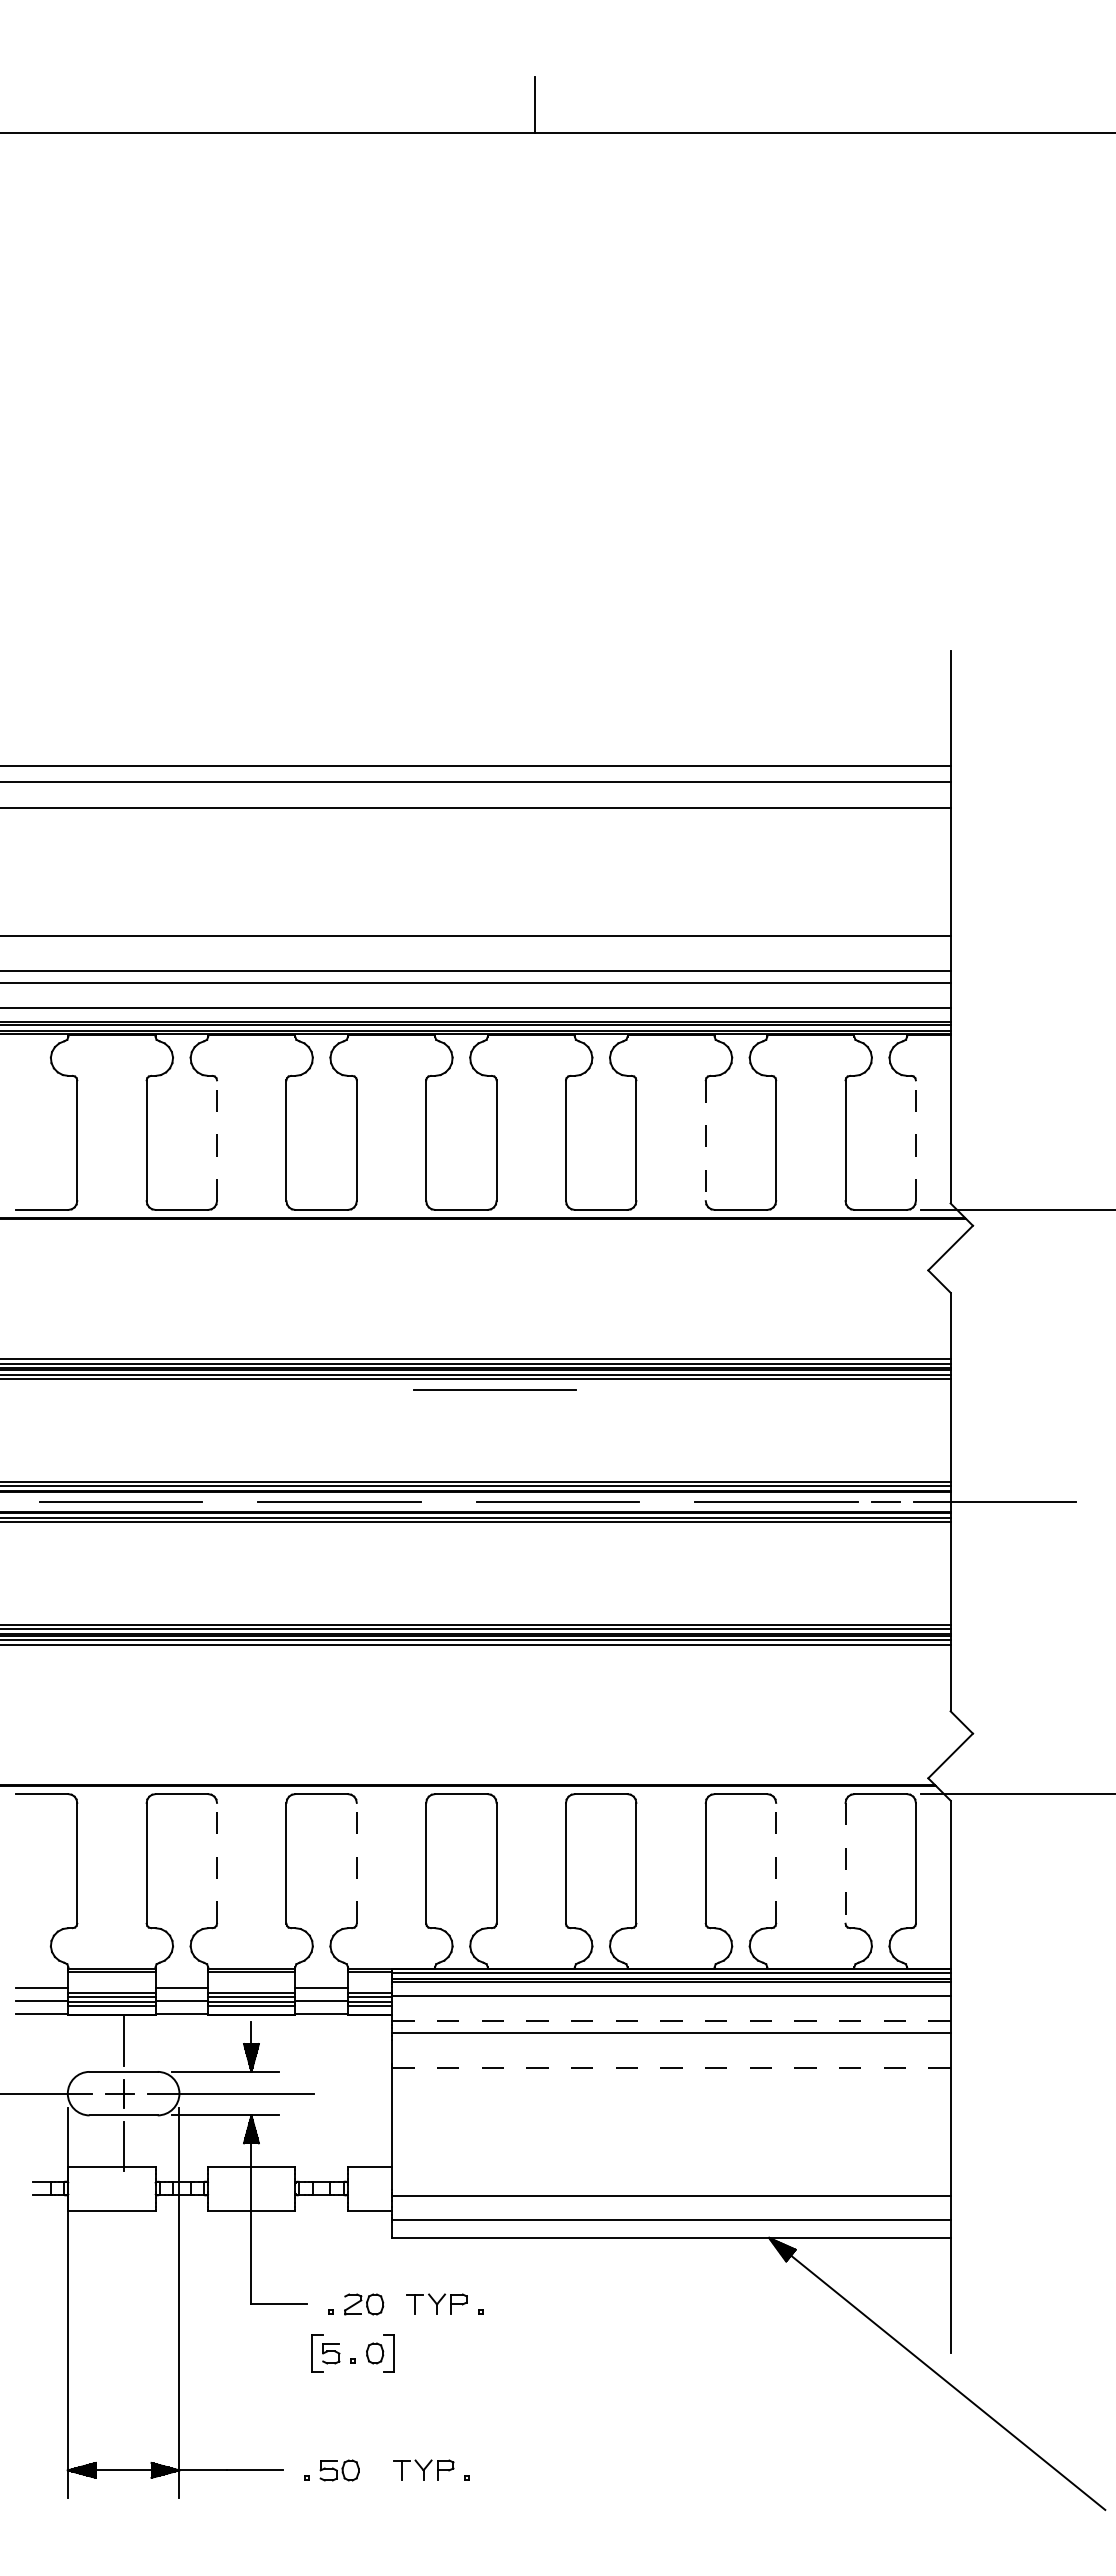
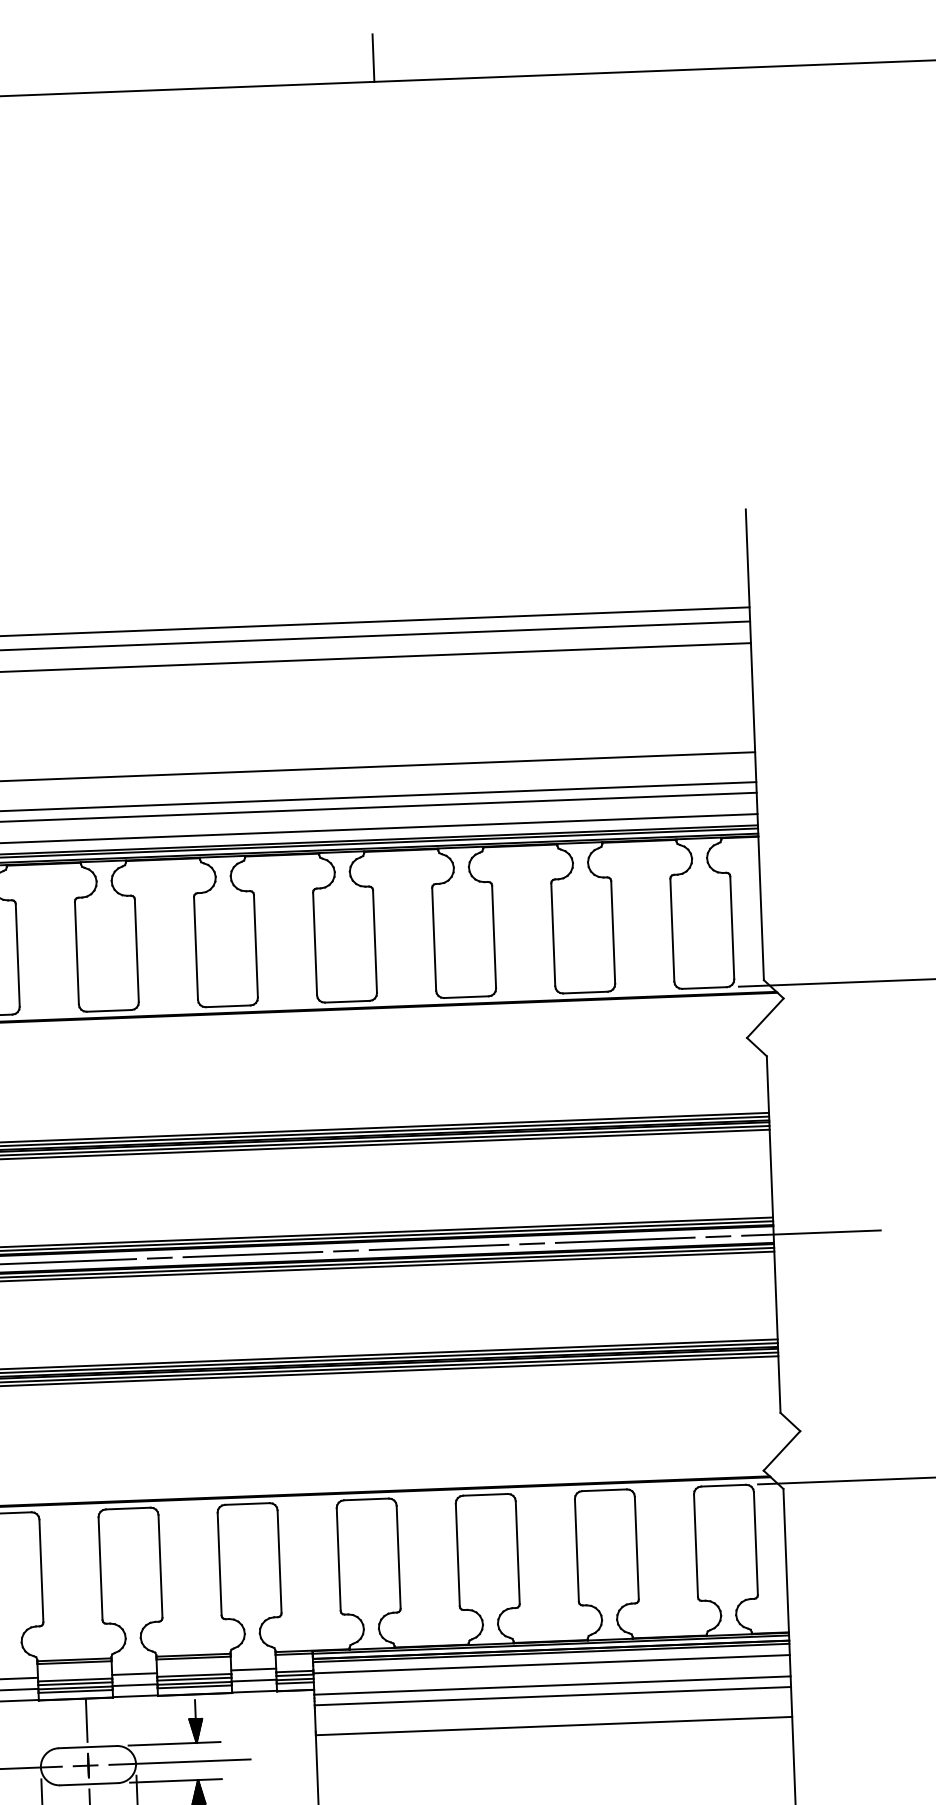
line: (217, 1140) -> (137, 950), dashed -> solid
line: (915, 1140) -> (731, 927), dashed -> solid
line: (705, 1141) -> (553, 935), dashed -> solid
line: (494, 1389) -> (381, 1153), removed
line: (230, 1502) -> (160, 1258), added
line: (448, 1502) -> (345, 1251), added
line: (667, 1502) -> (532, 1244), added
line: (217, 1862) -> (160, 1565), dashed -> solid
line: (356, 1862) -> (279, 1561), dashed -> solid
line: (776, 1862) -> (637, 1547), dashed -> solid
line: (845, 1863) -> (695, 1545), dashed -> solid
line: (671, 2020) -> (552, 1685), dashed -> solid
line: (671, 2068) -> (554, 1726), dashed -> solid

